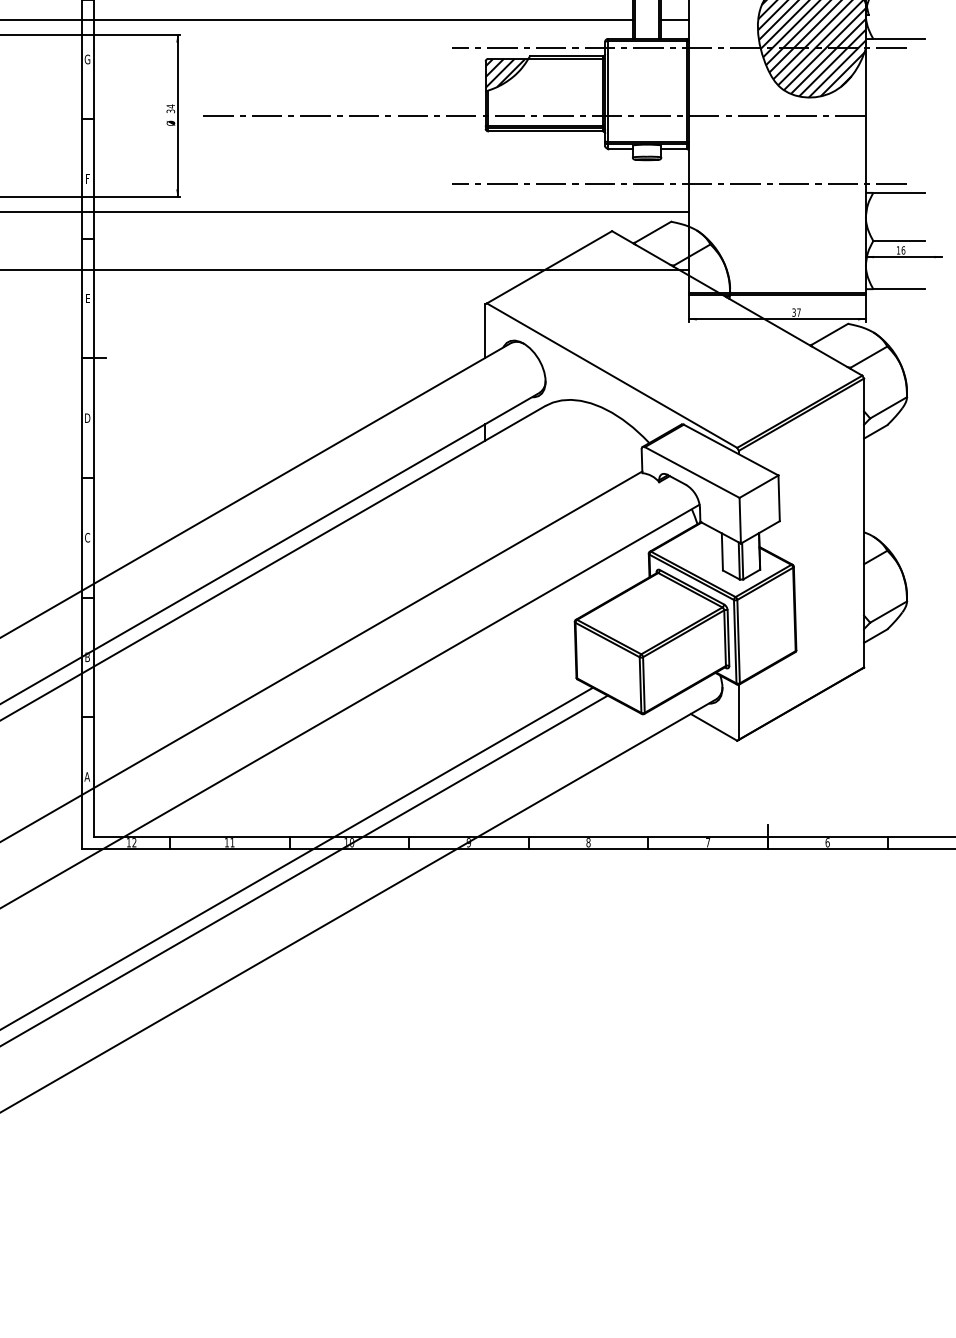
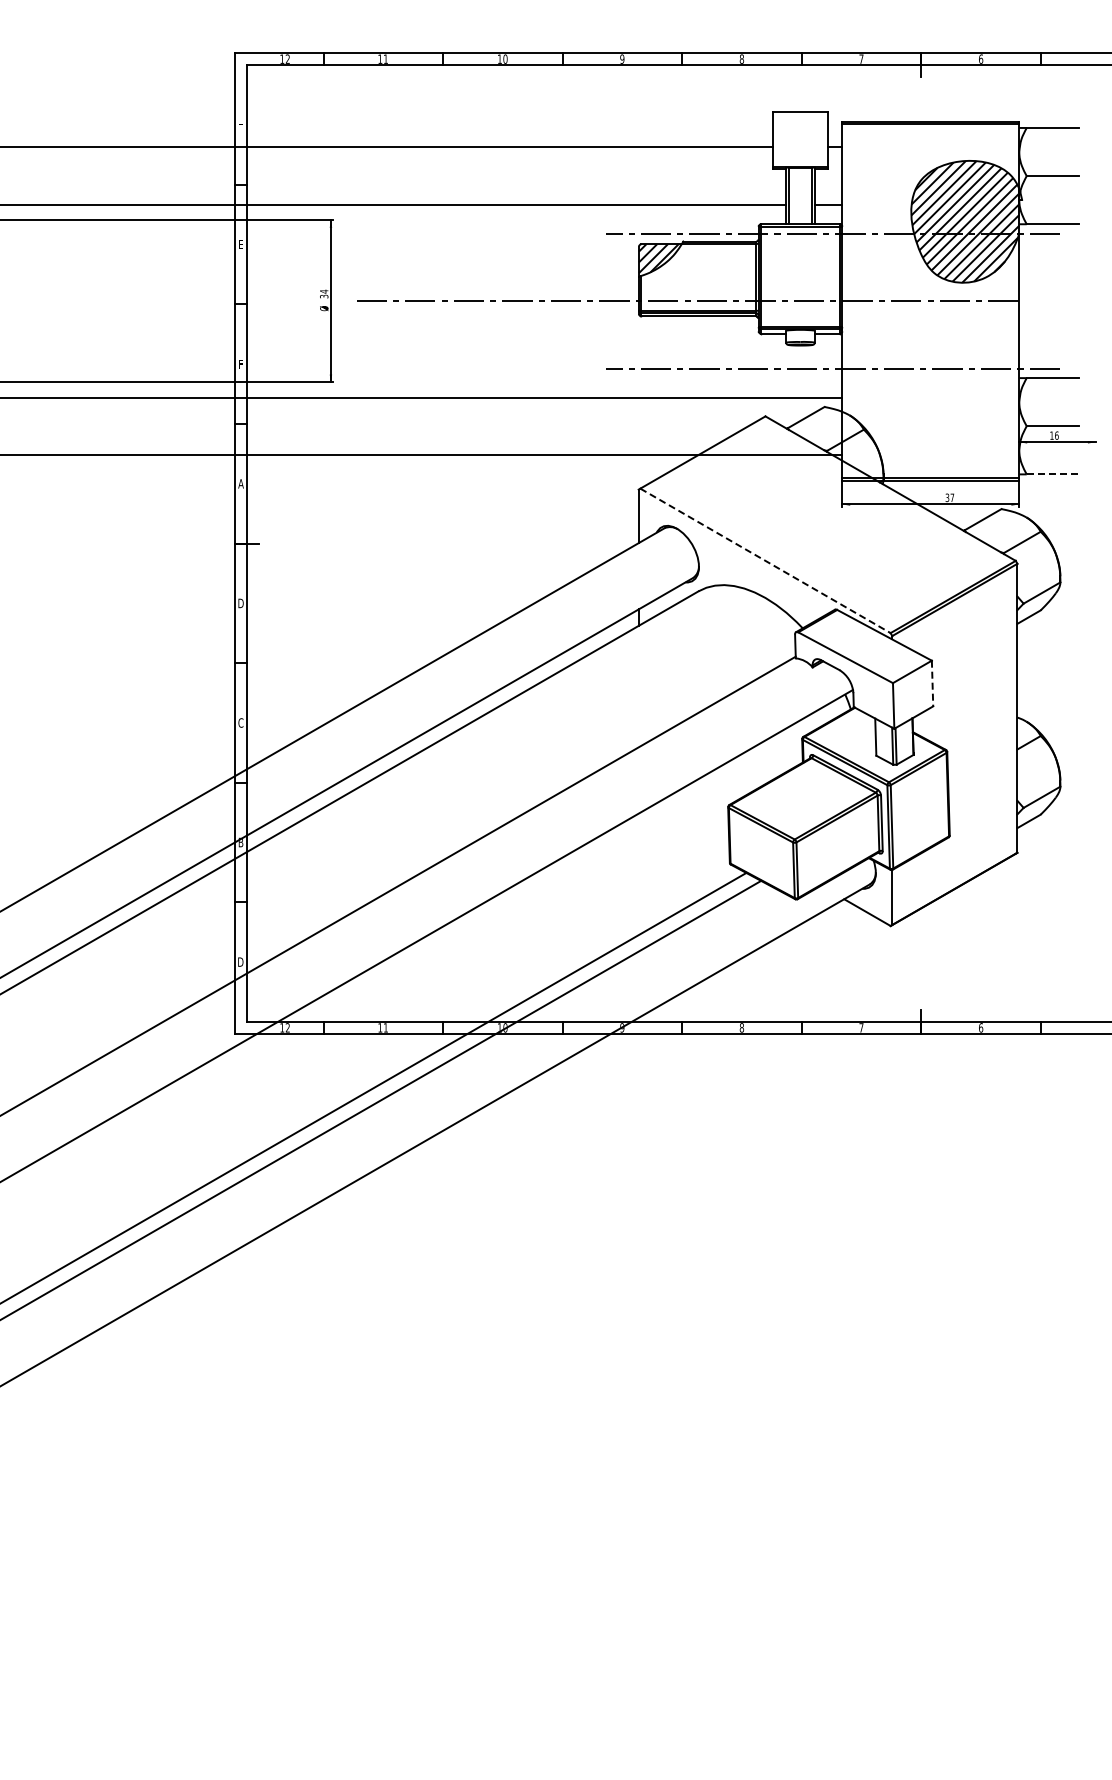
text: (87, 59) -> (240, 244), G -> E
line: (900, 289) -> (1053, 474), solid -> dashed
text: (87, 298) -> (240, 483), E -> A
line: (612, 376) -> (765, 561), solid -> dashed
line: (779, 498) -> (932, 683), solid -> dashed
text: (87, 776) -> (240, 961), A -> D

